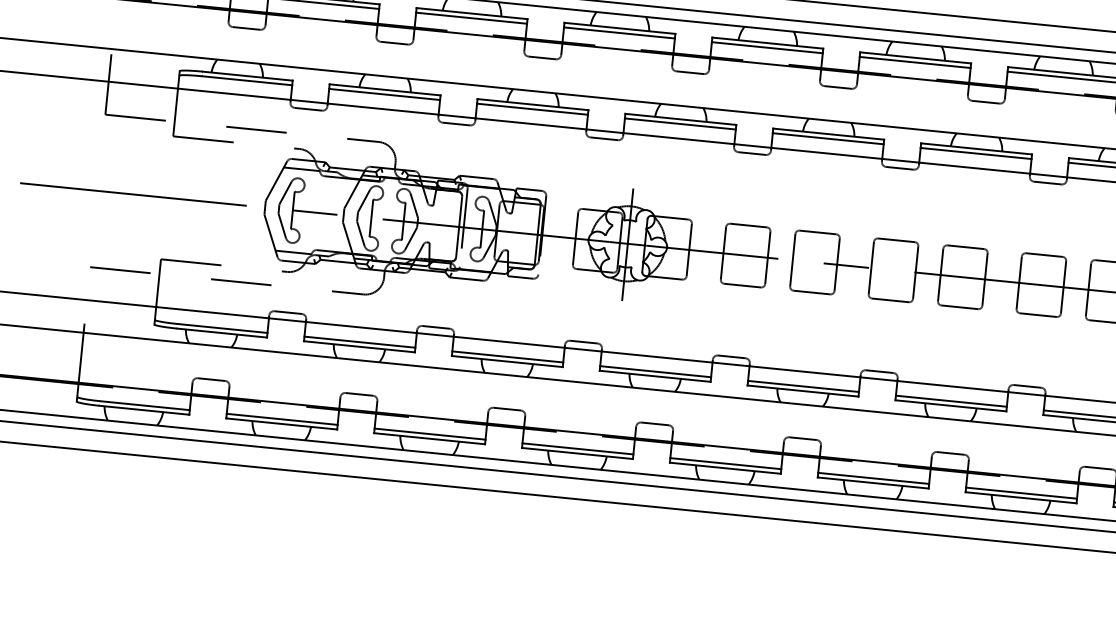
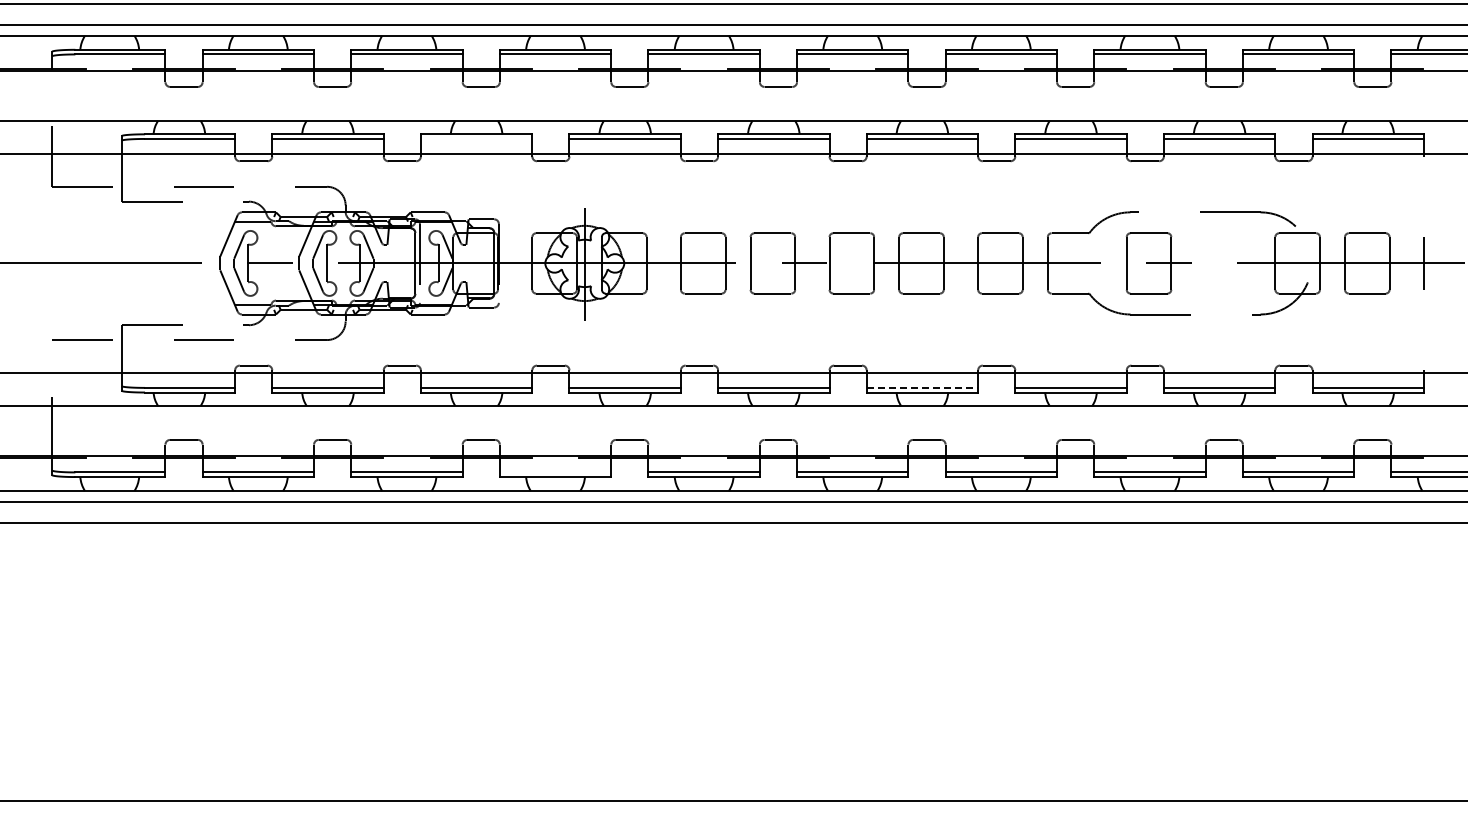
line: (532, 108) -> (476, 138), removed
line: (951, 400) -> (922, 387), solid -> dashed
line: (577, 448) -> (555, 472), removed

